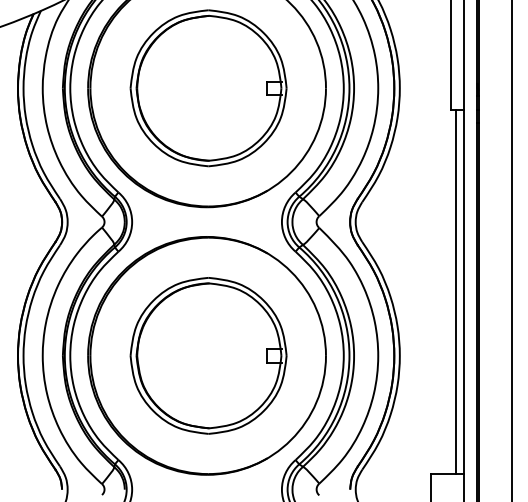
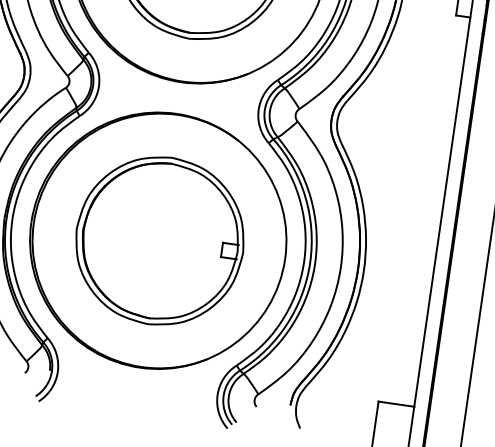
line: (455, 291) -> (433, 210), removed

